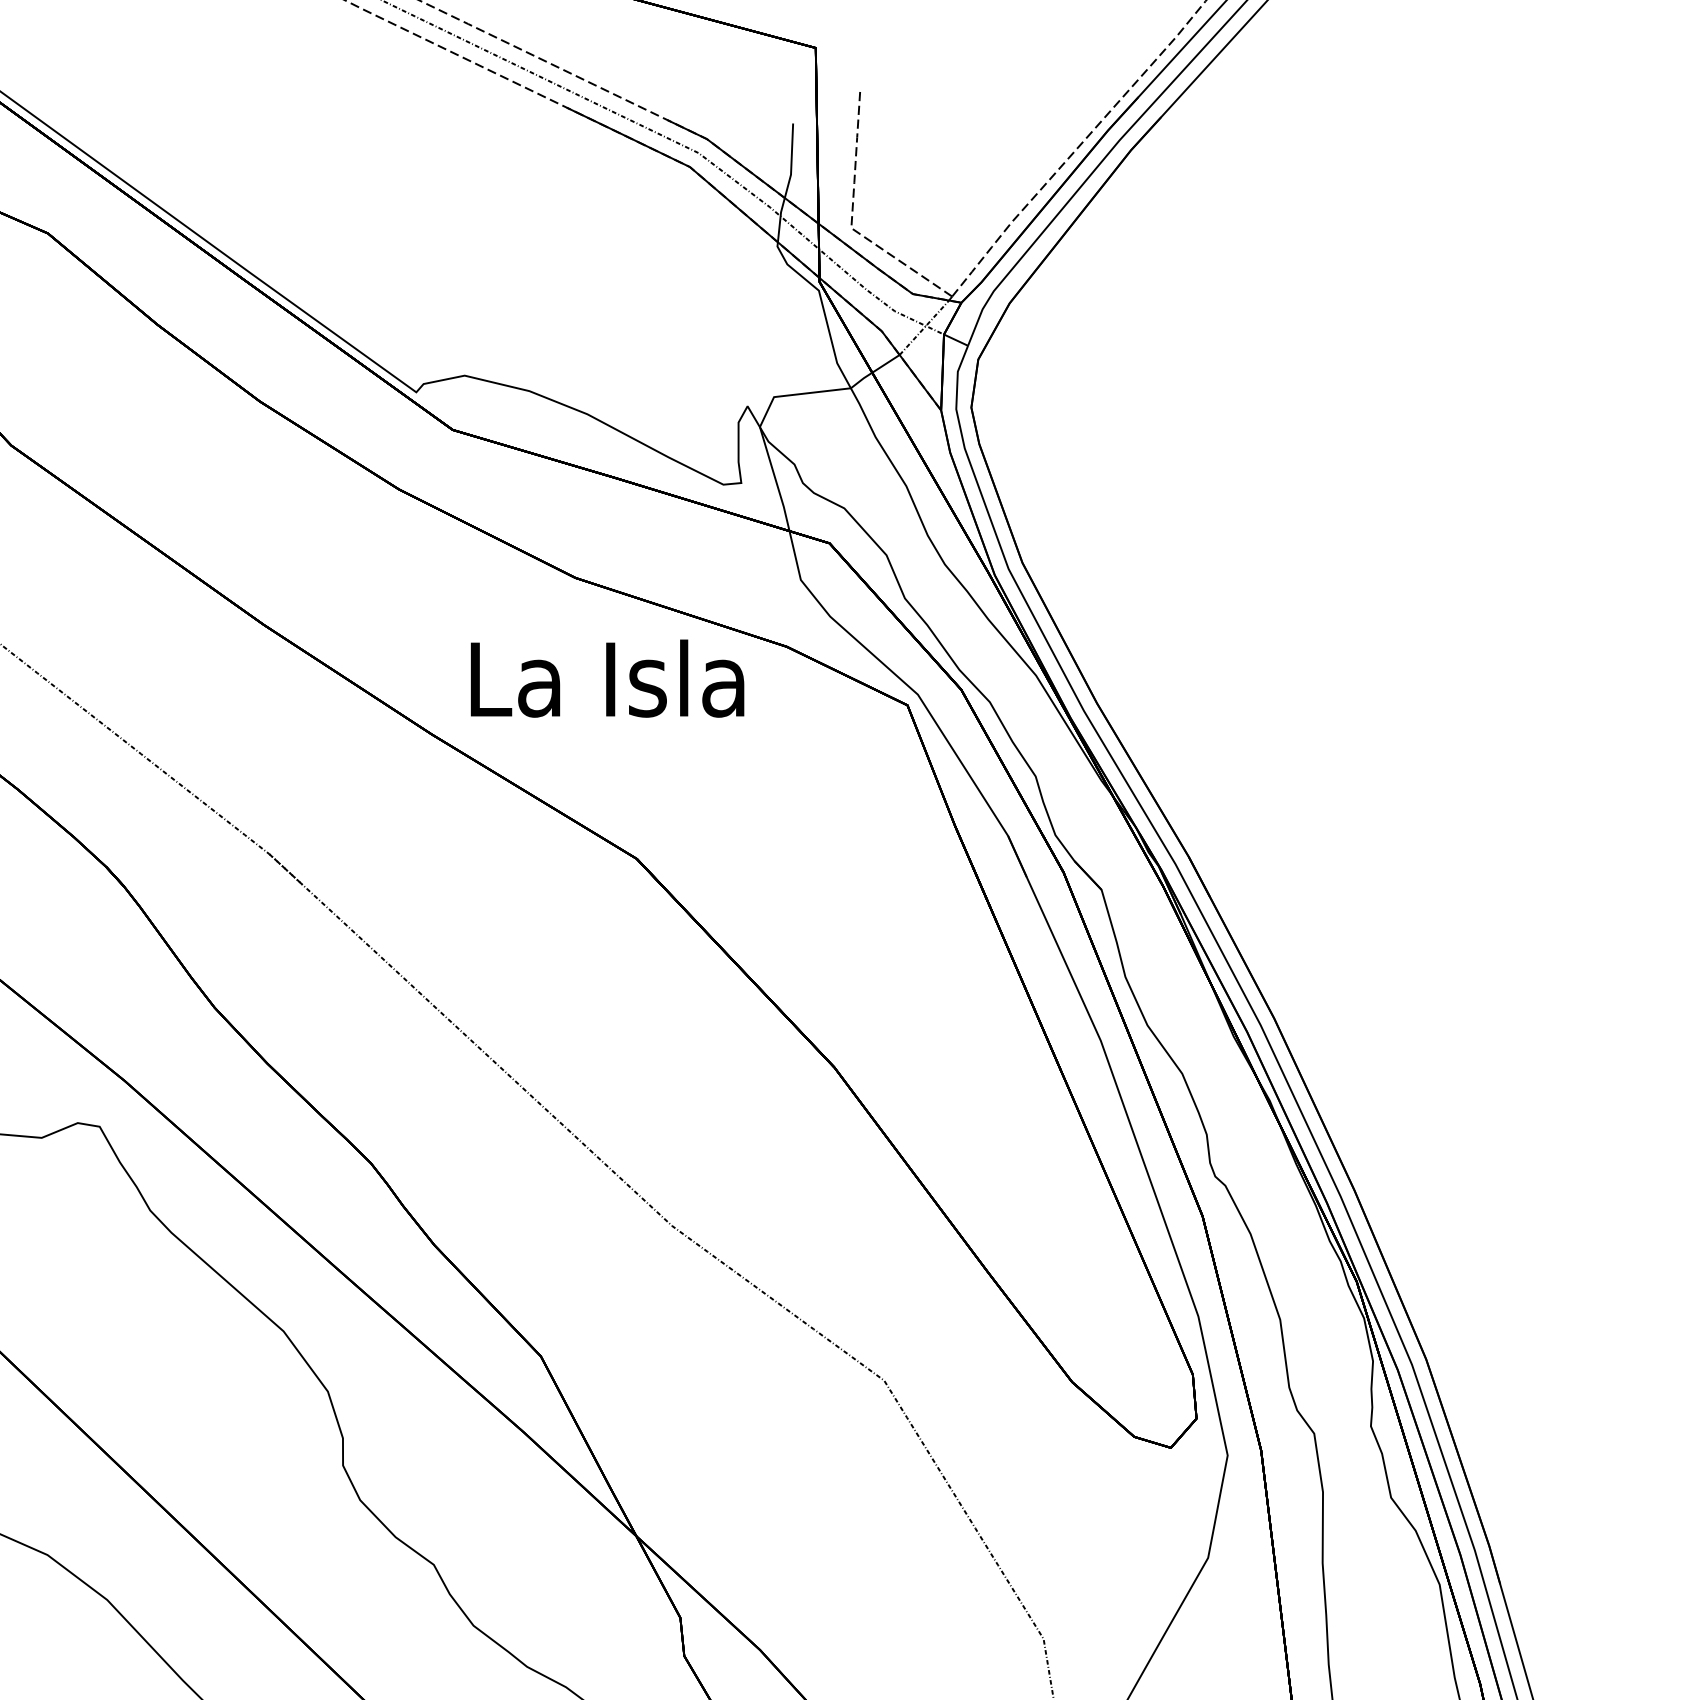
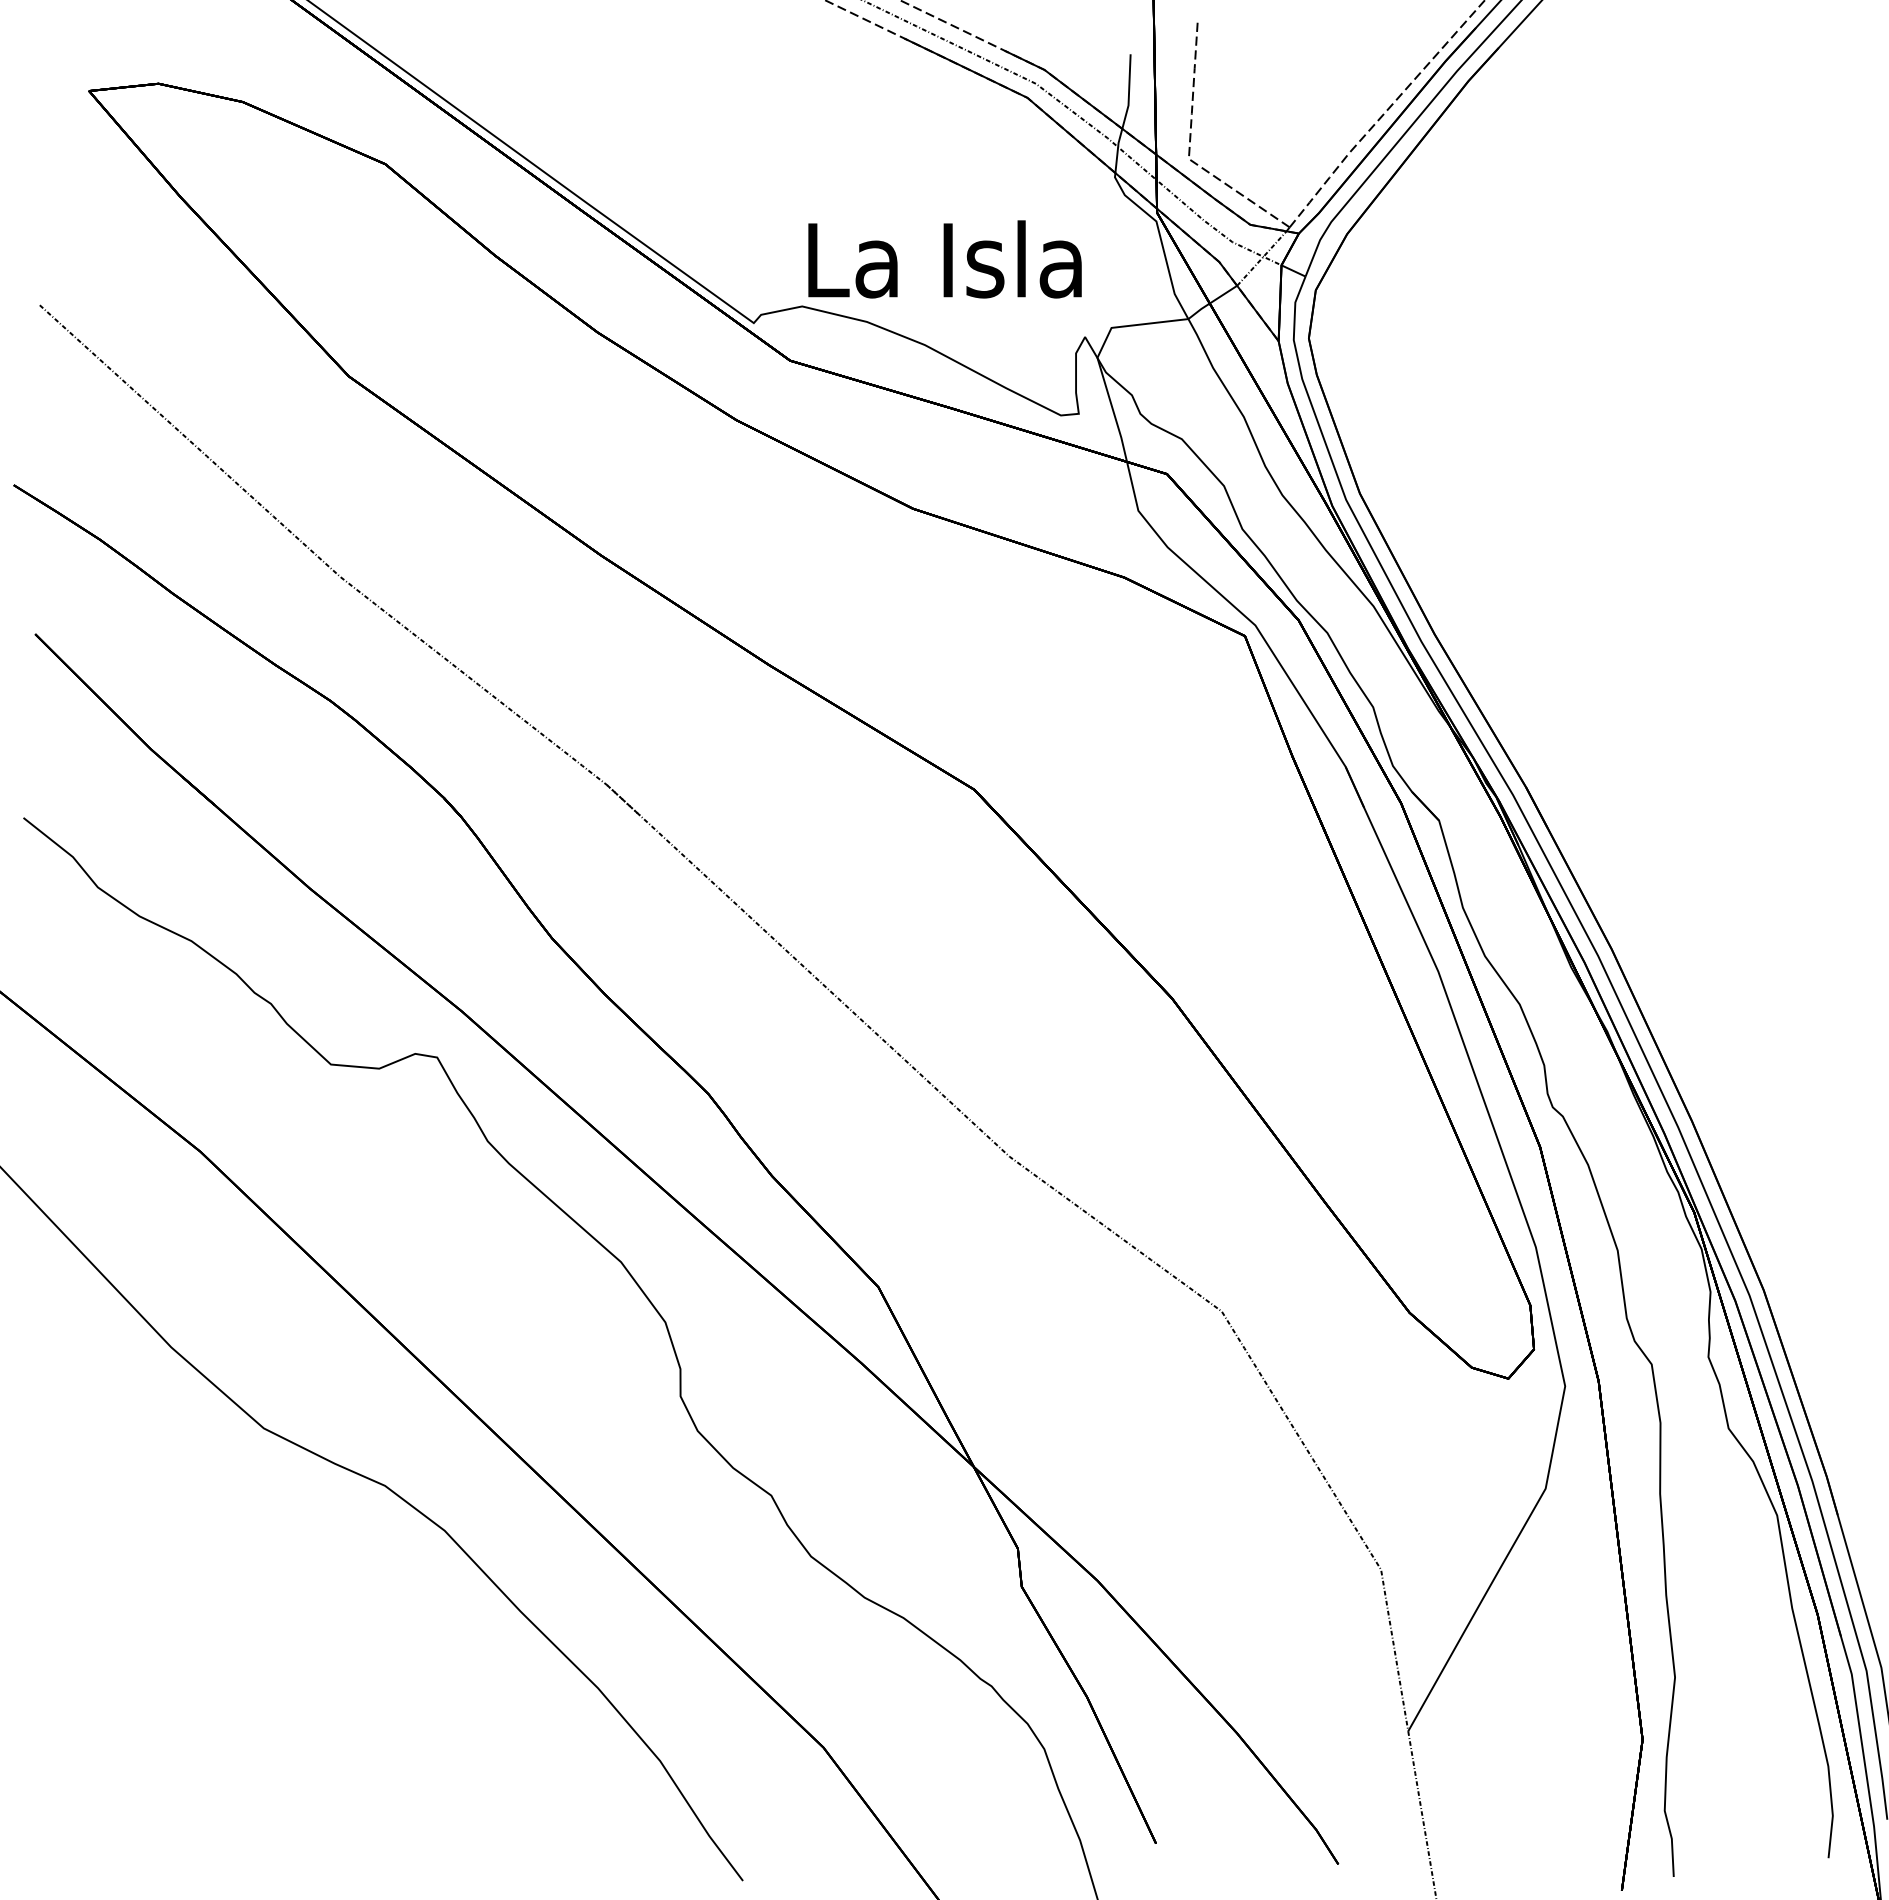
text: (607, 678) -> (944, 259), moved

